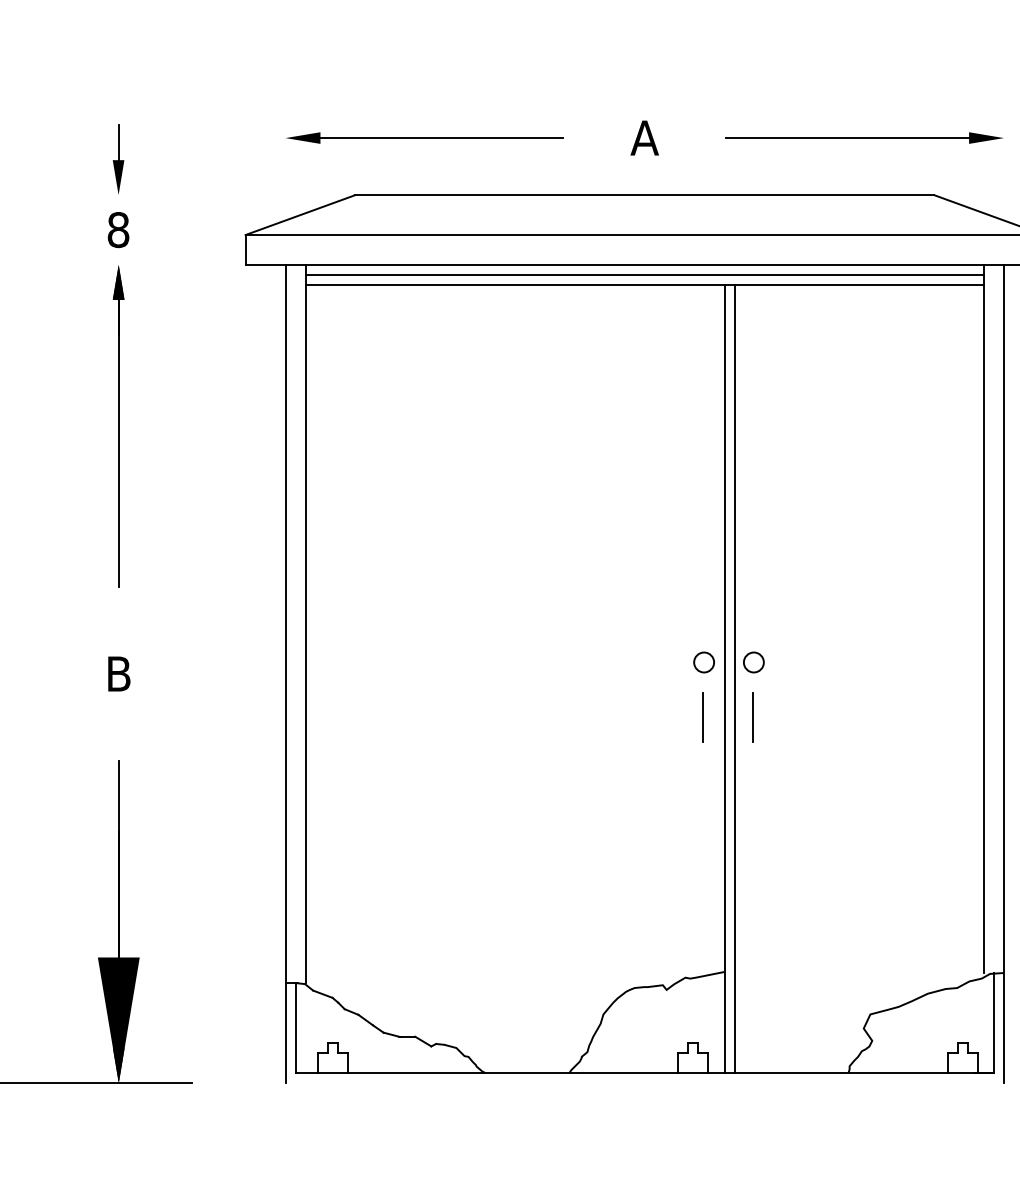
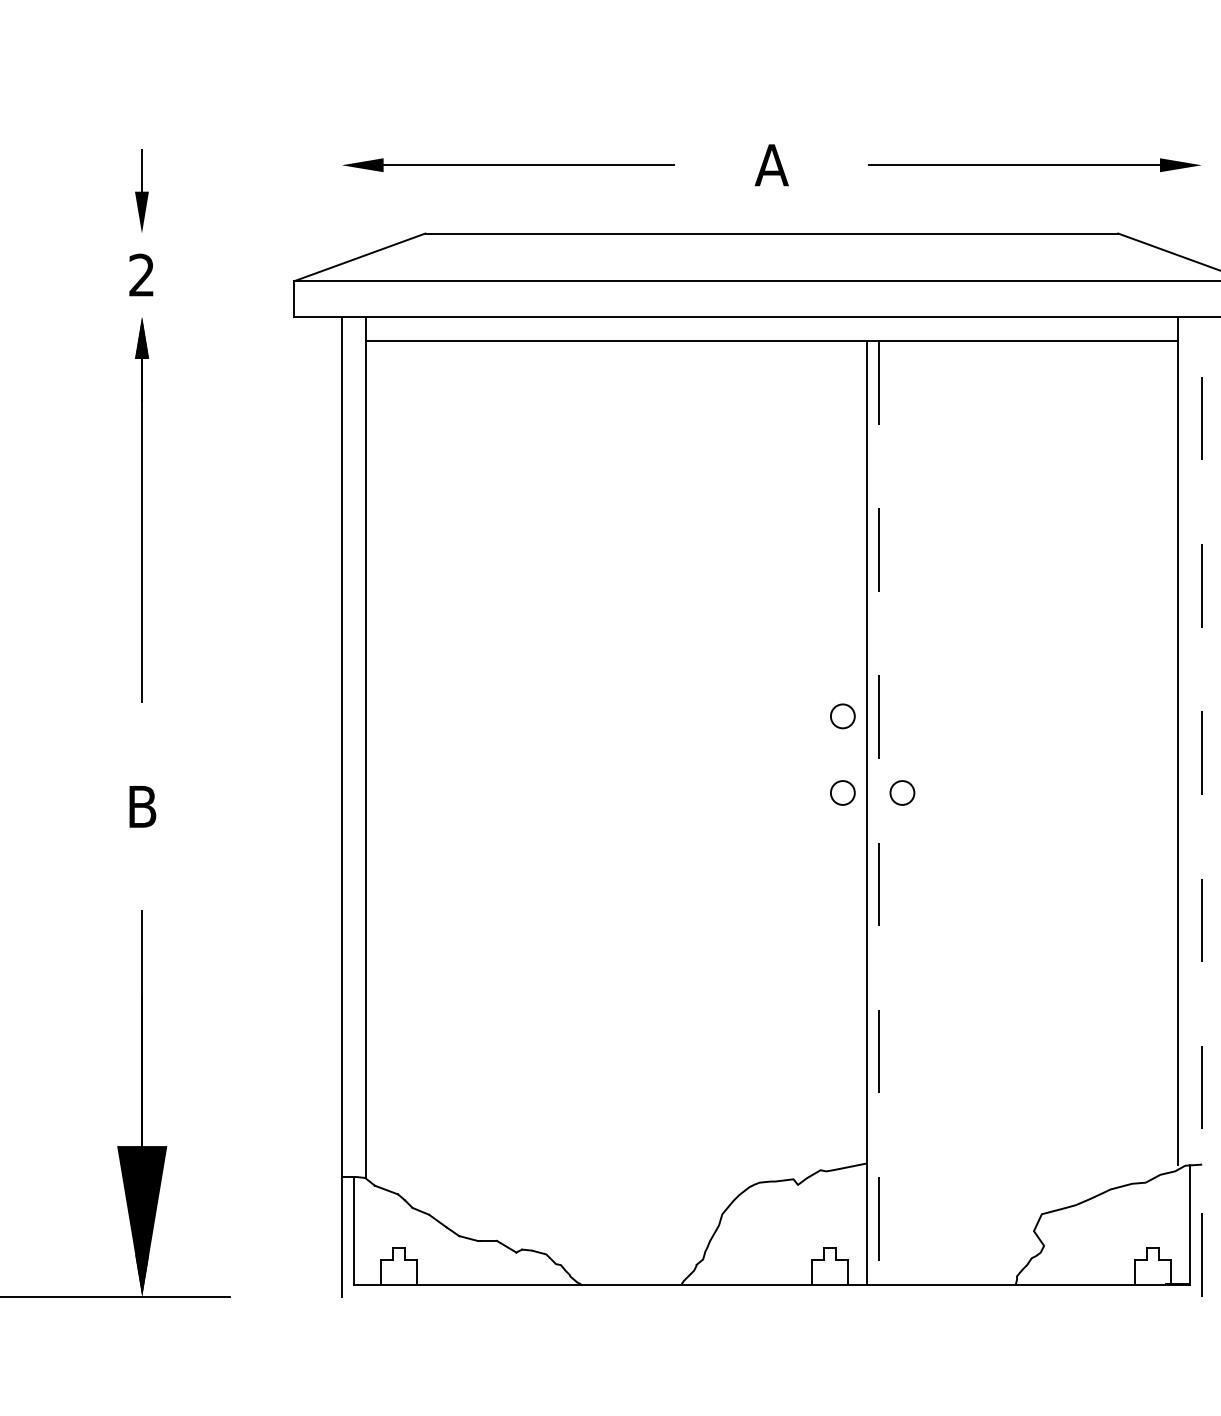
text: (118, 230) -> (141, 275), 8 -> 2
line: (644, 274) -> (771, 328), removed
circle: (703, 598) -> (842, 716), added
line: (1003, 673) -> (1201, 806), solid -> dashed
line: (734, 679) -> (879, 813), solid -> dashed
line: (702, 717) -> (840, 858), removed
line: (753, 717) -> (901, 858), removed

